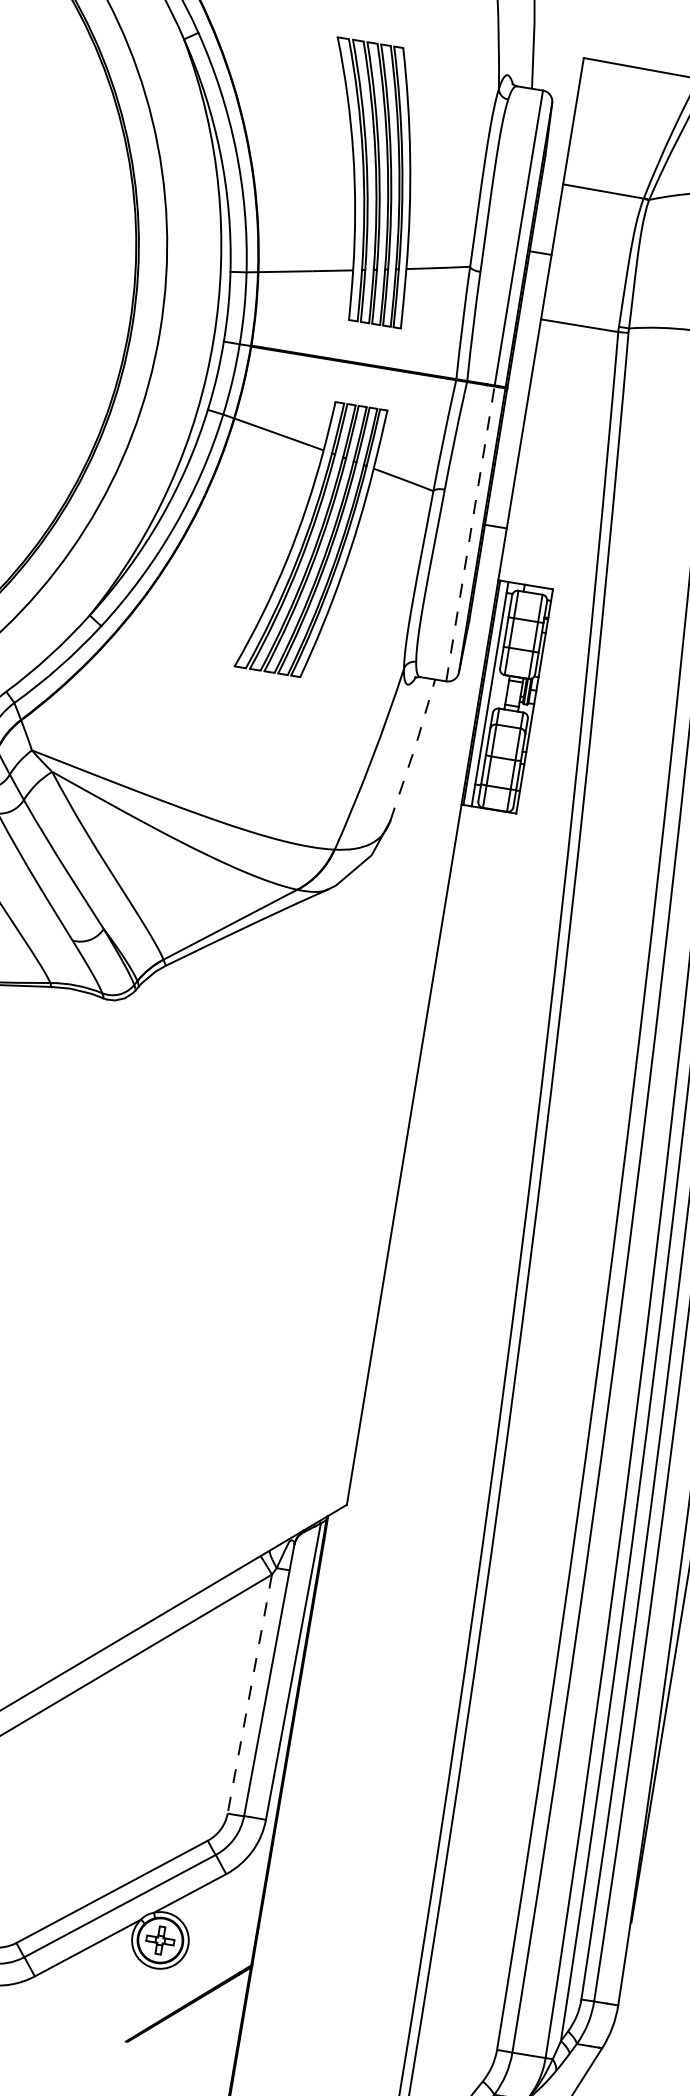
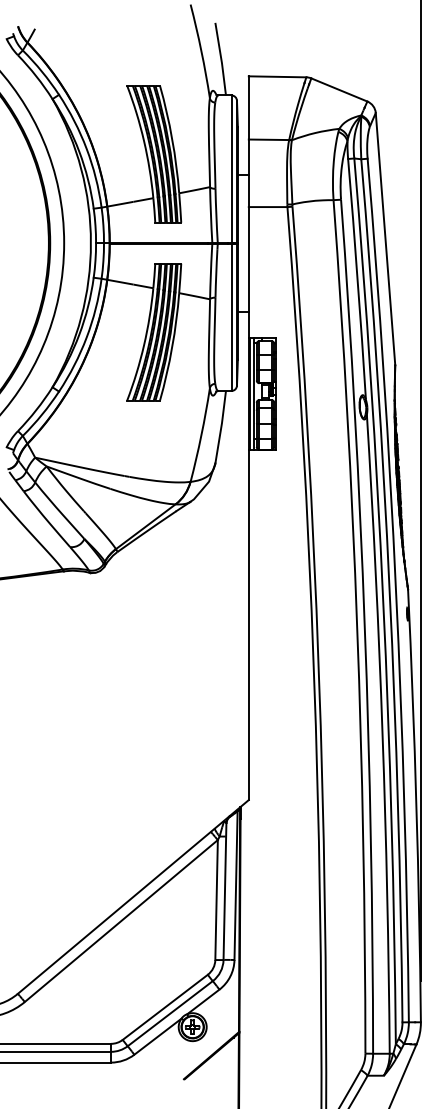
line: (470, 534) -> (231, 317), dashed -> solid
line: (414, 749) -> (221, 426), dashed -> solid
line: (249, 1695) -> (216, 900), dashed -> solid

